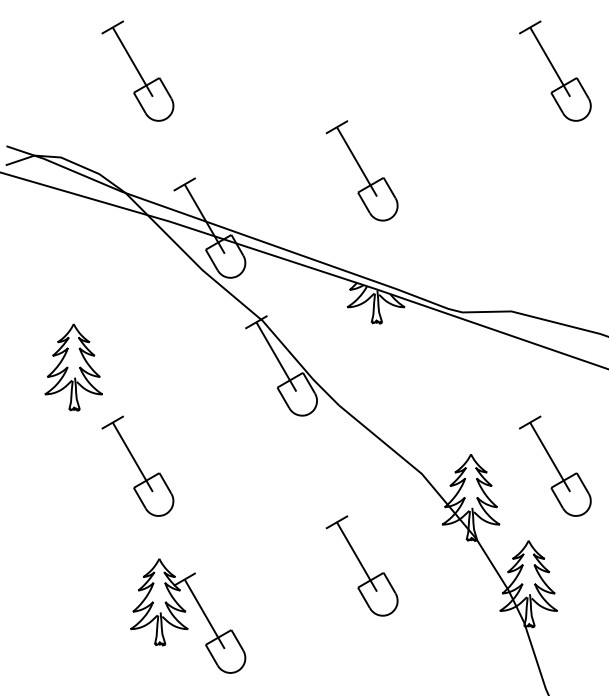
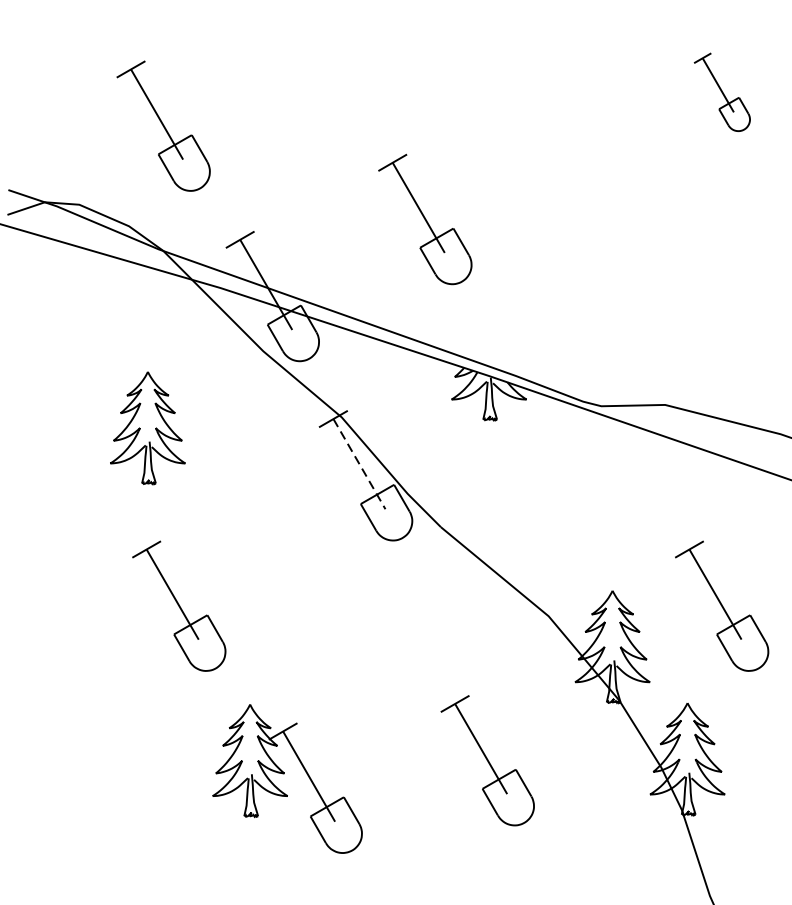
part: (137, 70) -> (163, 125), moved
part: (555, 70) -> (722, 91), size x0.6
part: (361, 170) -> (424, 219), moved
line: (276, 357) -> (359, 464), solid -> dashed
part: (73, 367) -> (147, 428), moved
part: (361, 565) -> (487, 760), moved
part: (188, 615) -> (288, 778), moved

